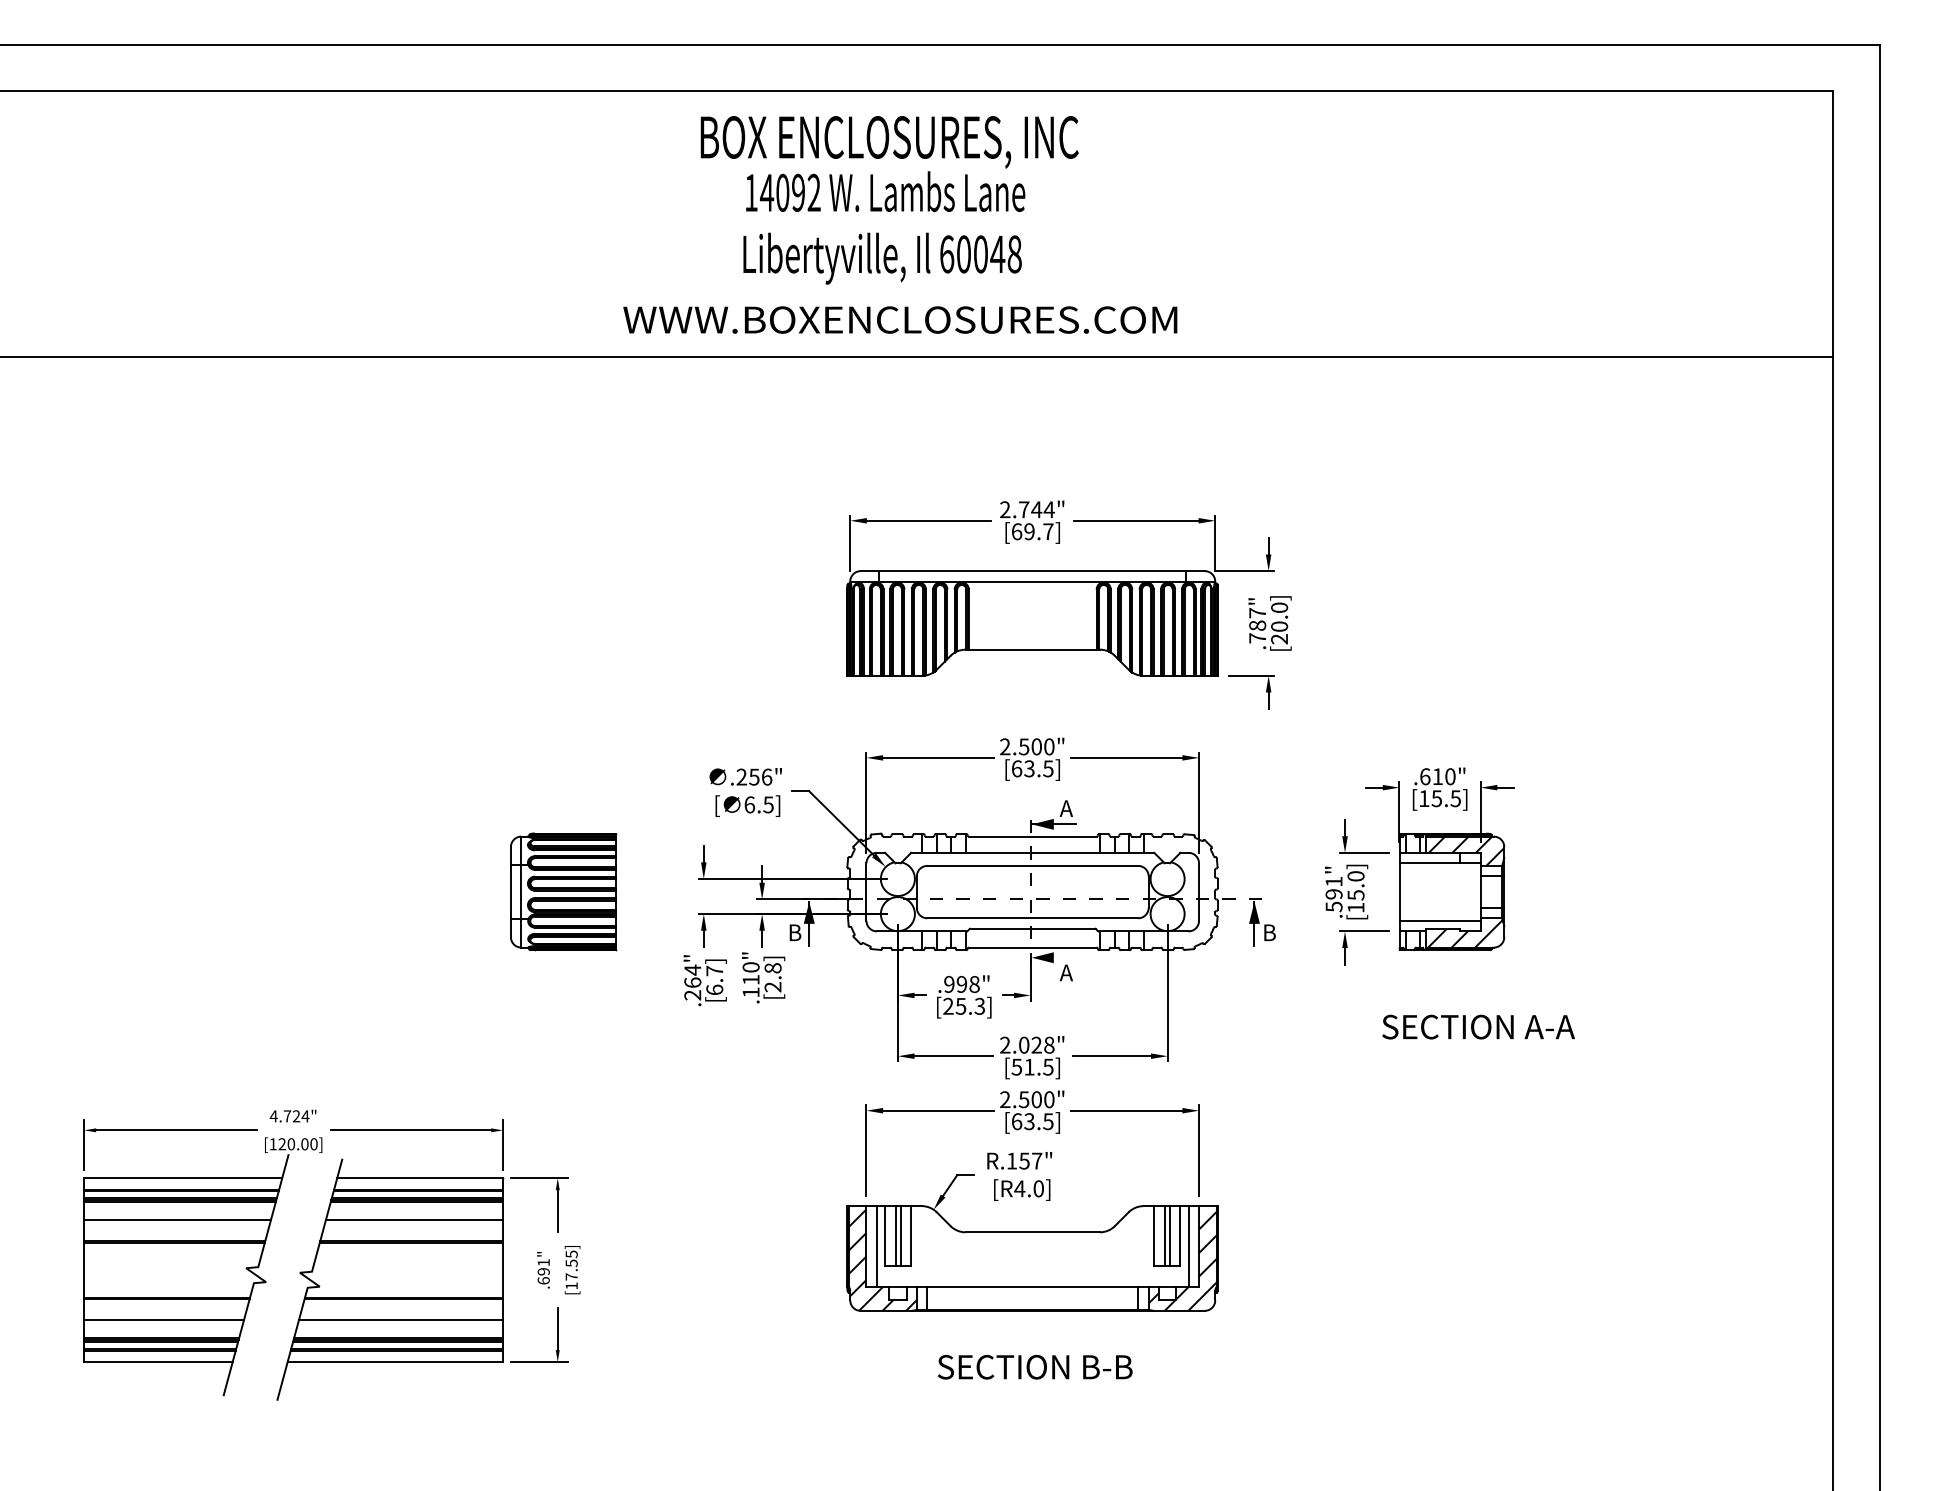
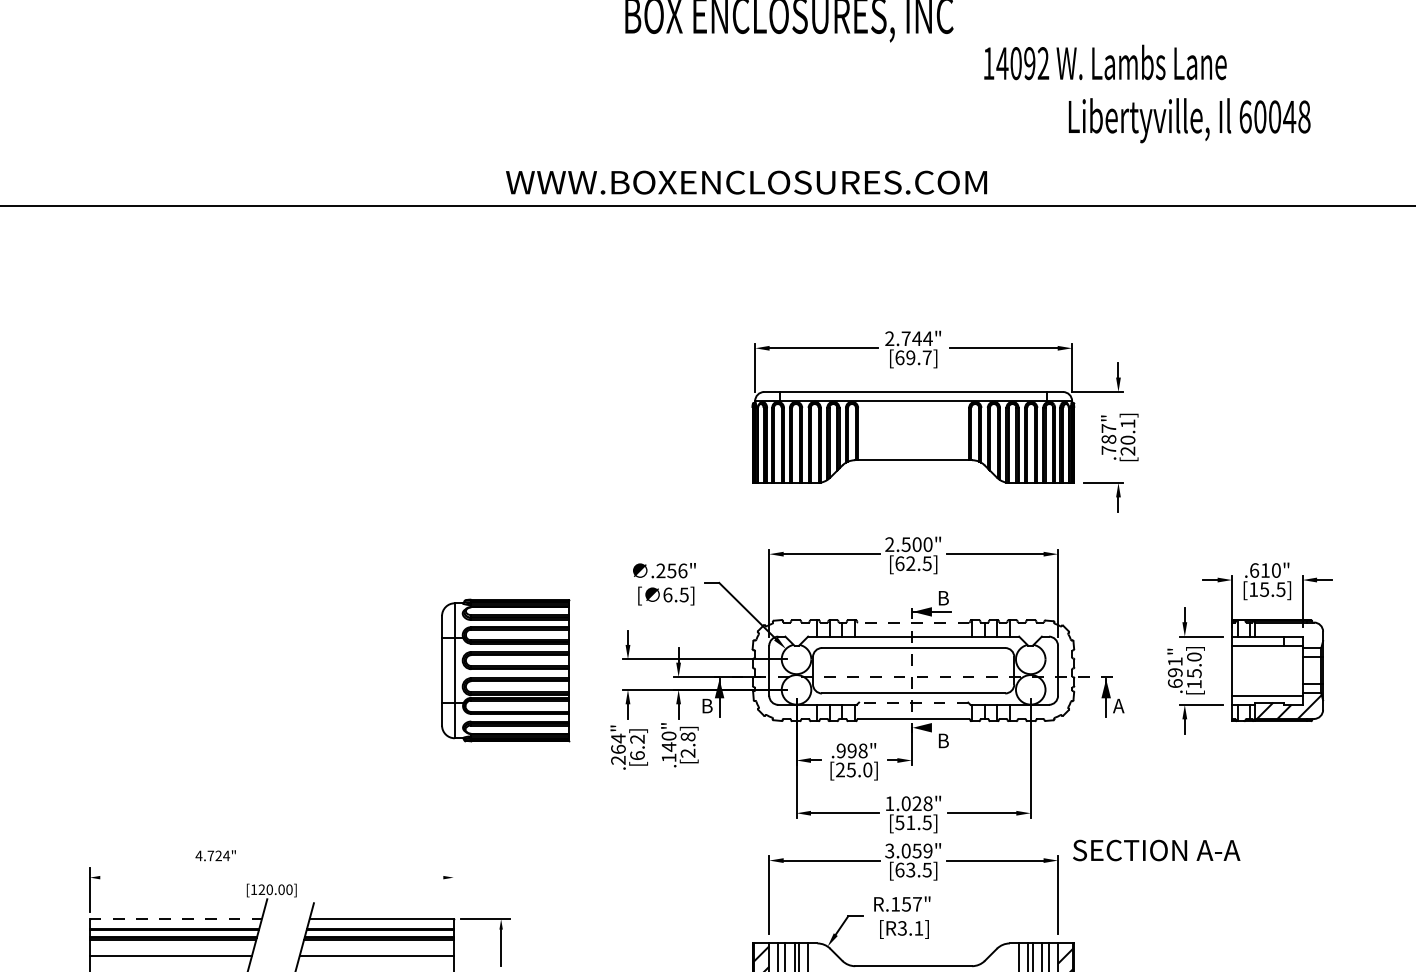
text: (885, 191) -> (1105, 62), moved
text: (882, 258) -> (1189, 120), moved
text: (900, 319) -> (746, 182), moved
text: (1279, 607) -> (1127, 423), [20.0] -> [20.1]
text: (1029, 768) -> (910, 563), [63.5] -> [62.5]
text: (1066, 808) -> (942, 598), A -> B
line: (1032, 836) -> (913, 622), solid -> dashed
hatch: (1466, 850) -> (1290, 634), removed
part: (563, 891) -> (506, 670), size x1.4
text: (1333, 906) -> (1174, 683), .591" -> .691"
line: (1032, 928) -> (913, 702), solid -> dashed
text: (1268, 932) -> (1118, 705), B -> A
text: (714, 970) -> (637, 738), [6.7] -> [6.2]
text: (1066, 972) -> (942, 740), A -> B
text: (750, 979) -> (668, 746), .110" -> .140"
text: (979, 1006) -> (867, 770), [25.3] -> [25.0]
text: (1478, 1026) -> (1156, 849), moved
text: (1005, 1044) -> (889, 803), 2.028" -> 1.028"
text: (1027, 1099) -> (909, 850), 2.500" -> 3.059"
text: (292, 1115) -> (215, 855), moved
line: (176, 1130) -> (170, 877), removed
line: (410, 1130) -> (373, 877), removed
line: (503, 1144) -> (454, 889), removed
line: (183, 1178) -> (176, 919), solid -> dashed
text: (1028, 1188) -> (909, 928), [R4.0] -> [R3.1]

